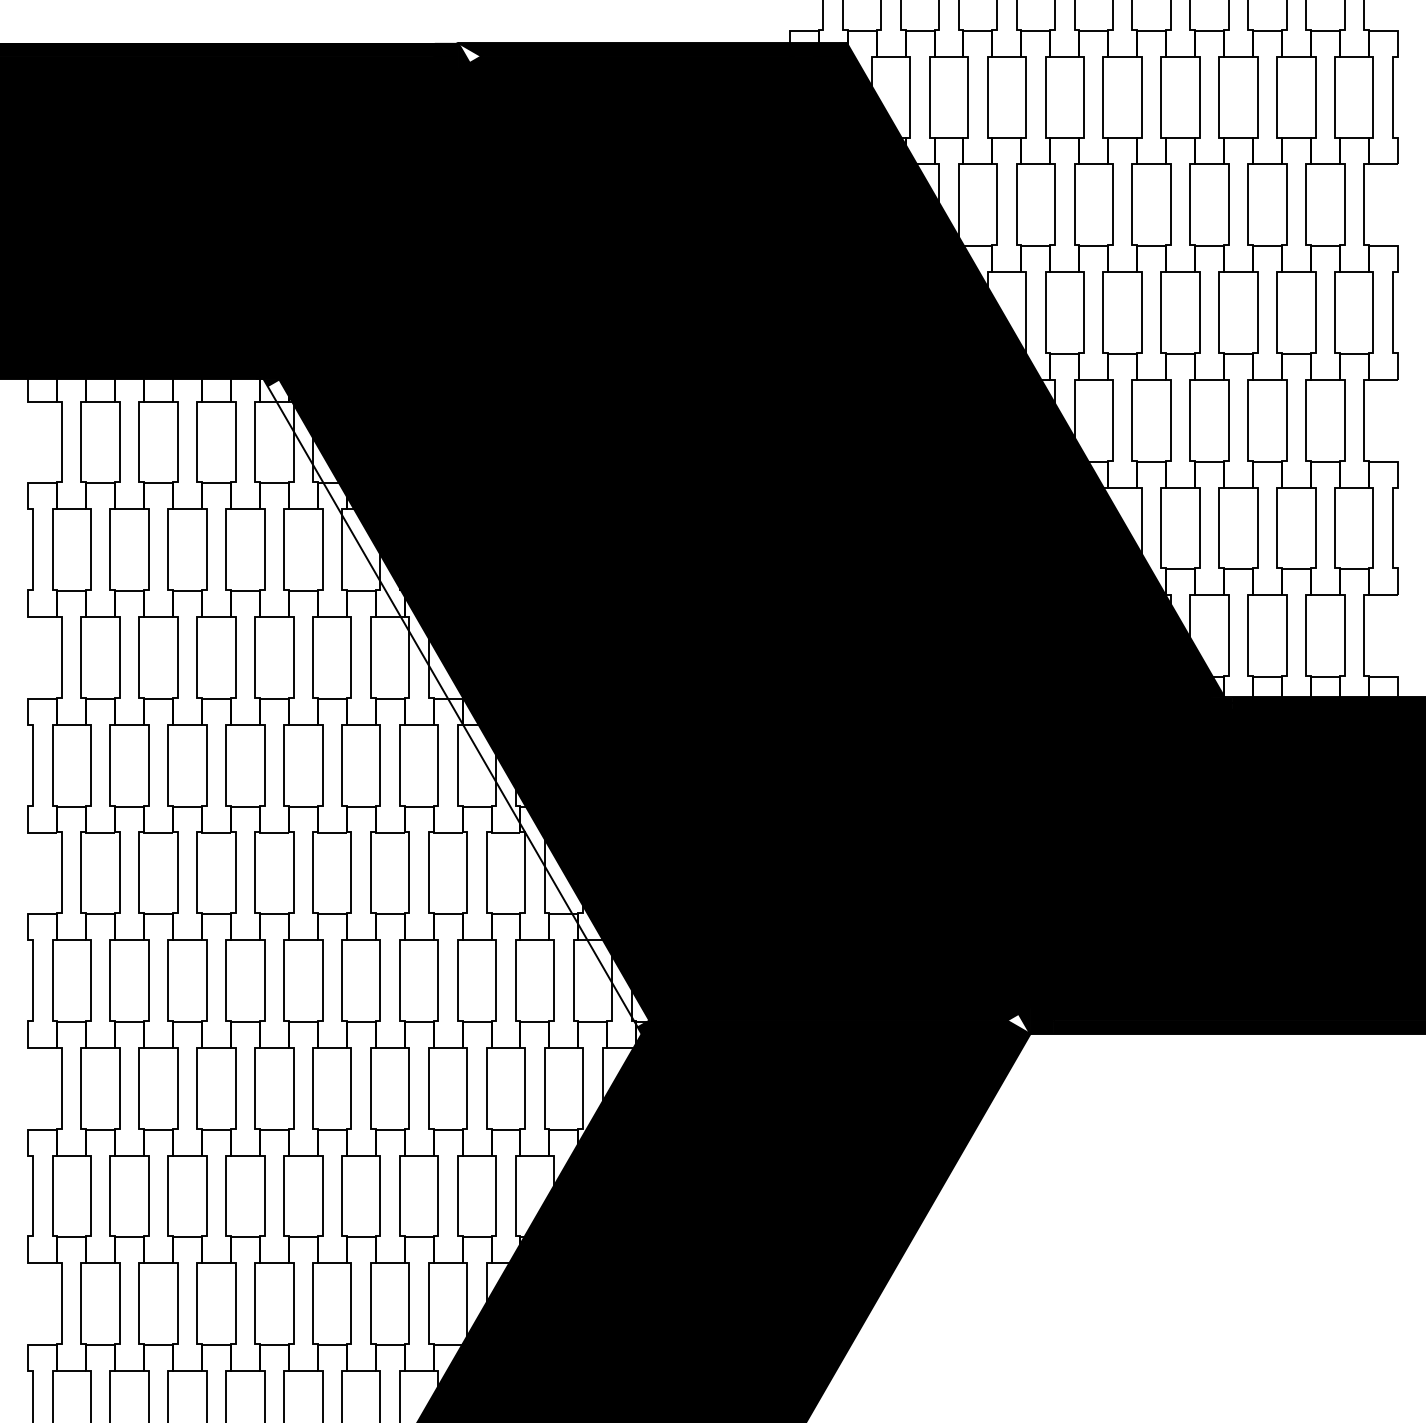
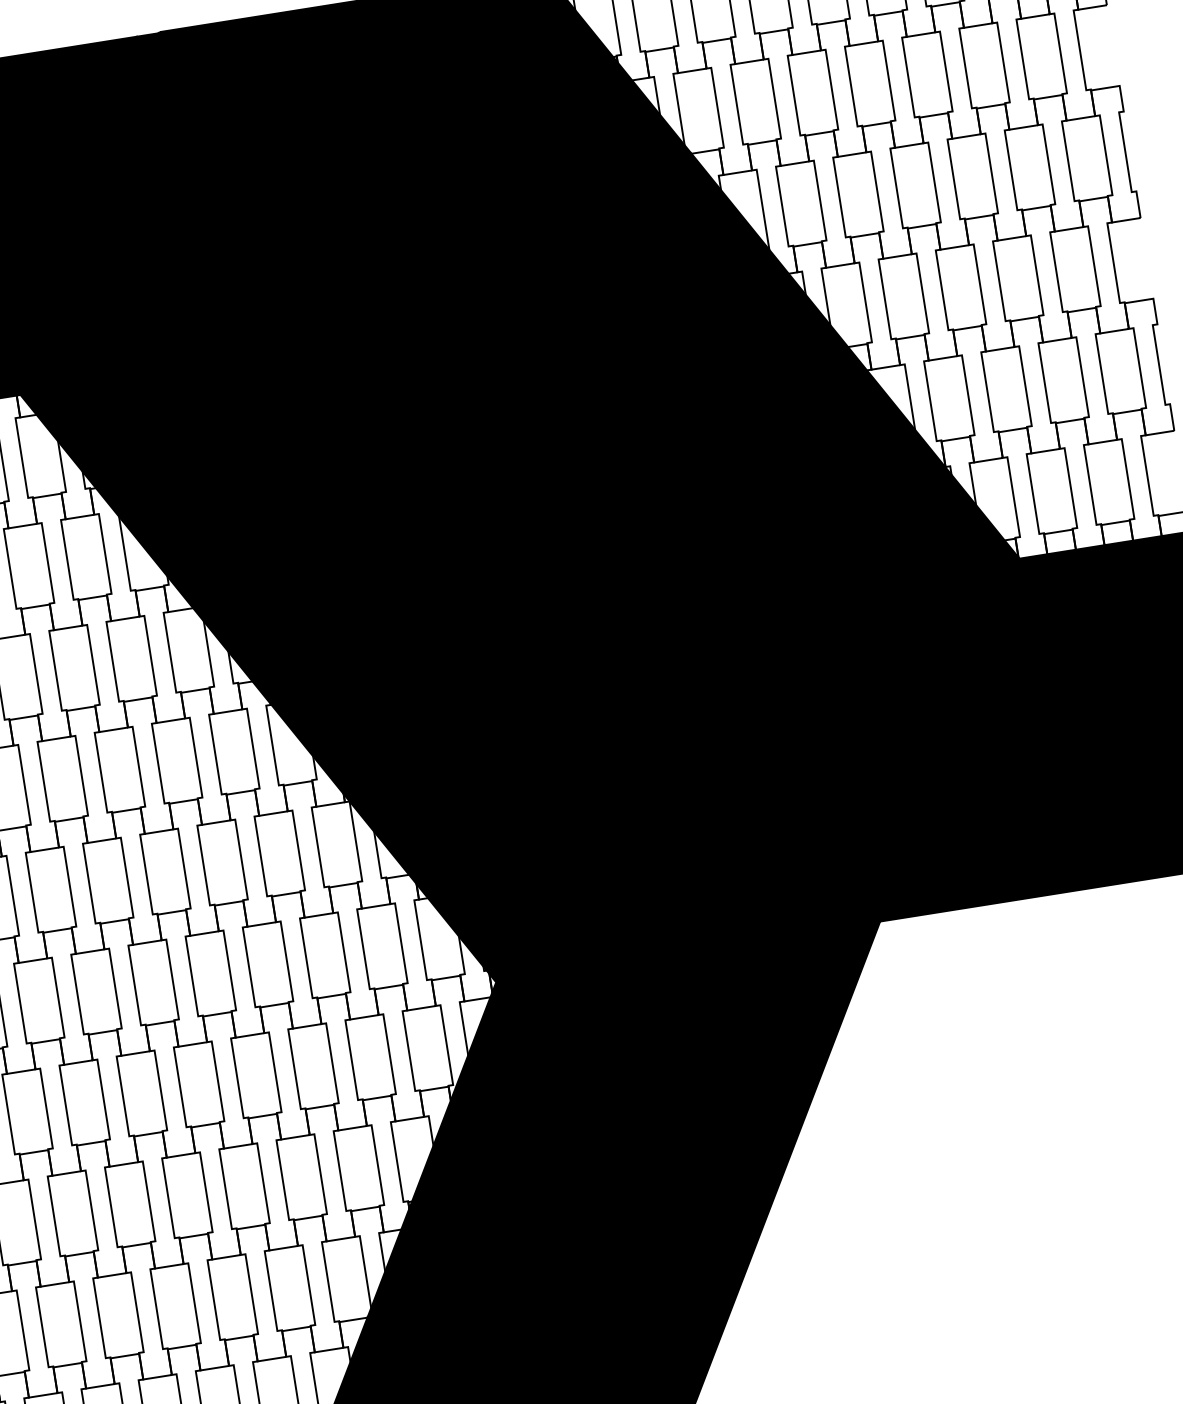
fill: (469, 52) -> (172, 39), added
fill: (458, 703) -> (263, 684), added
fill: (1018, 1023) -> (866, 912), added

